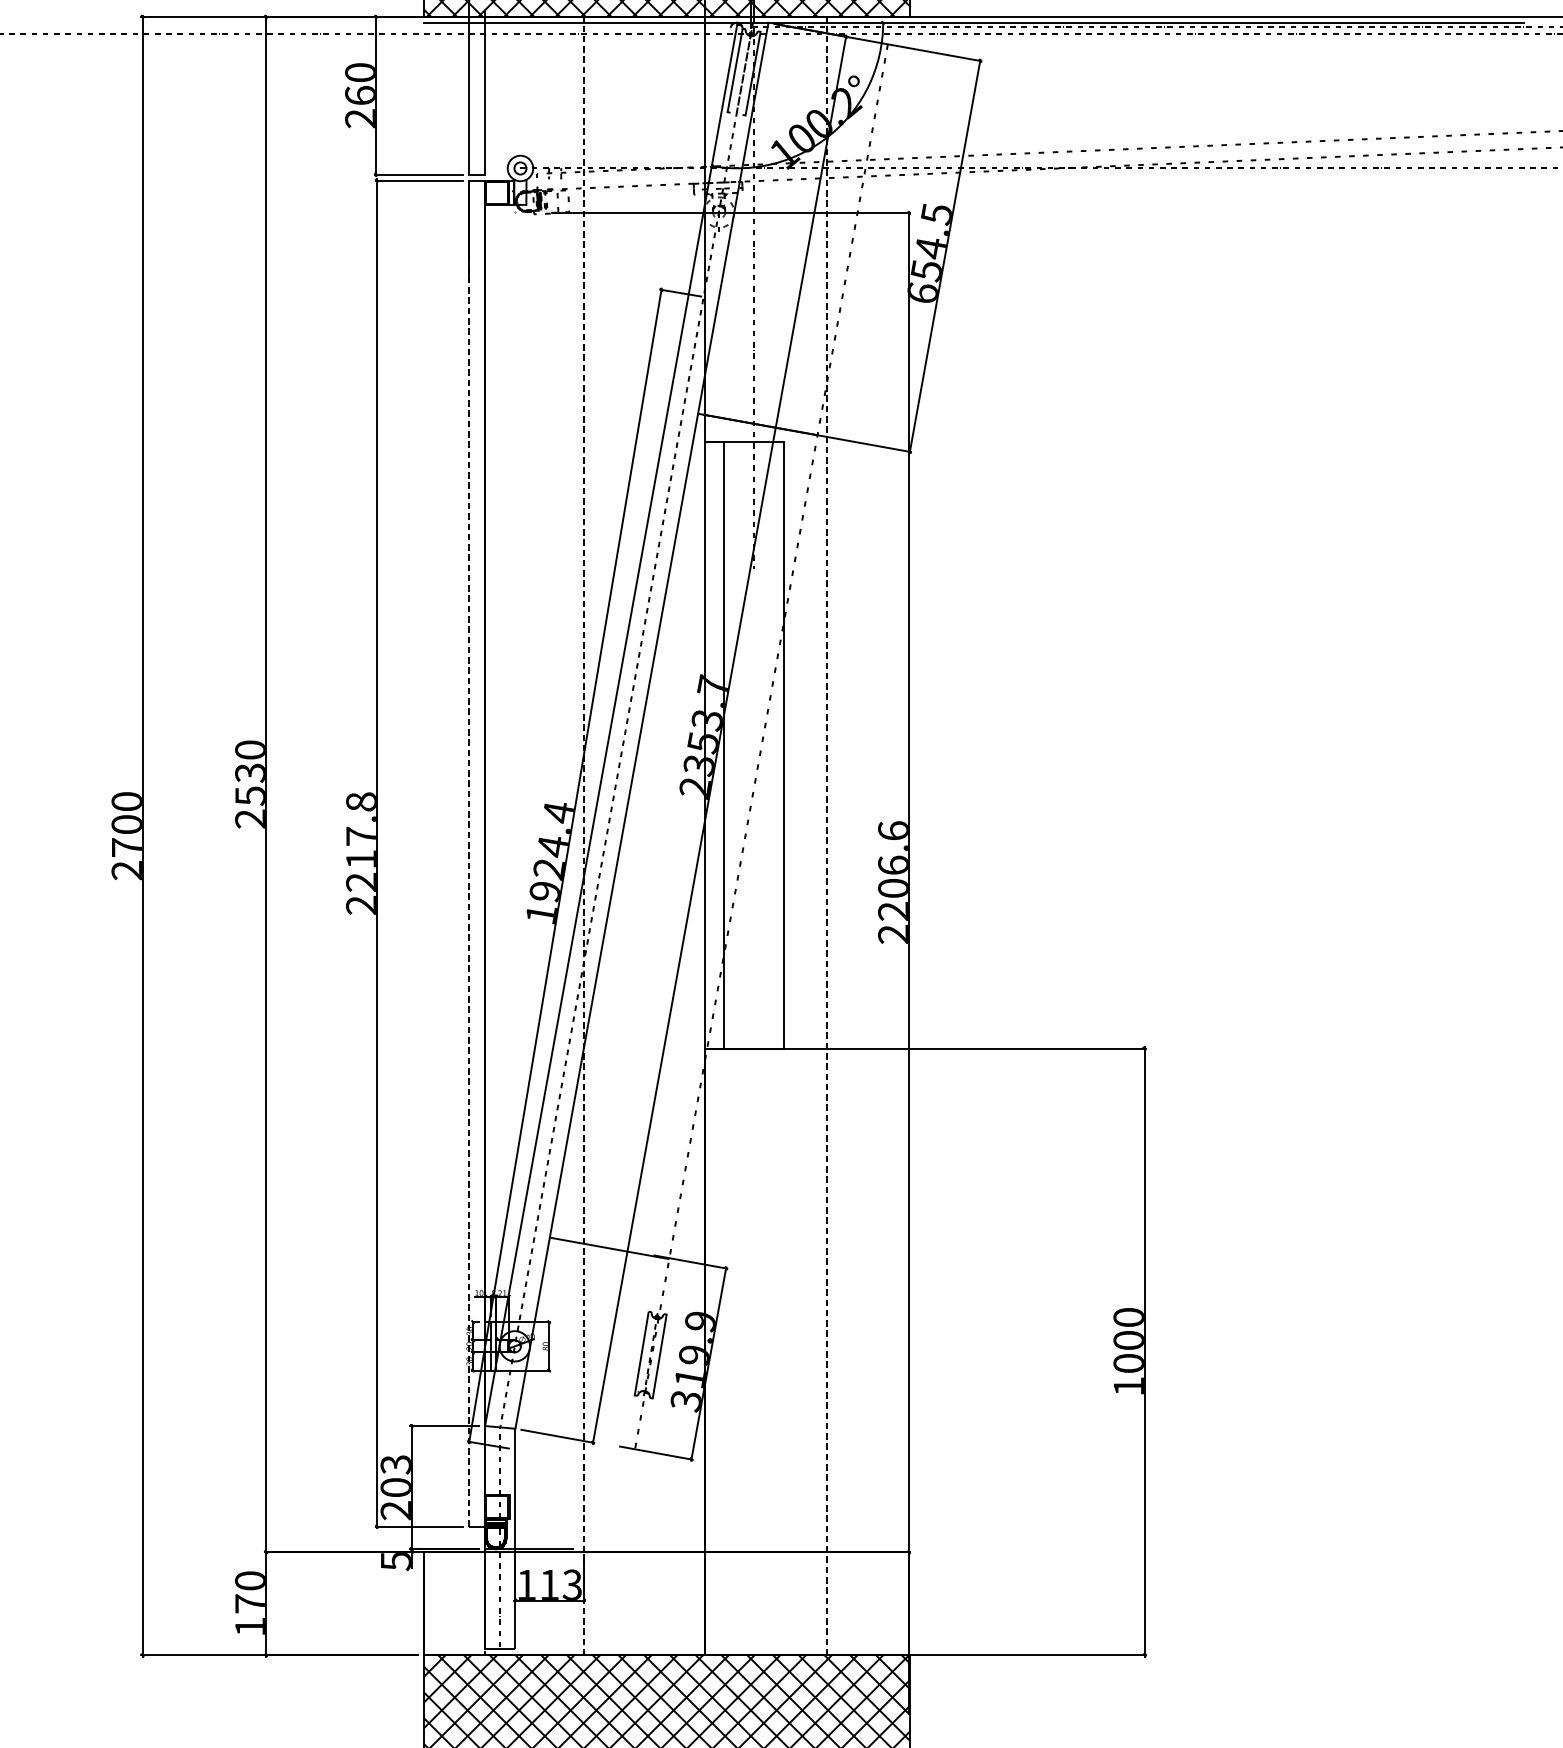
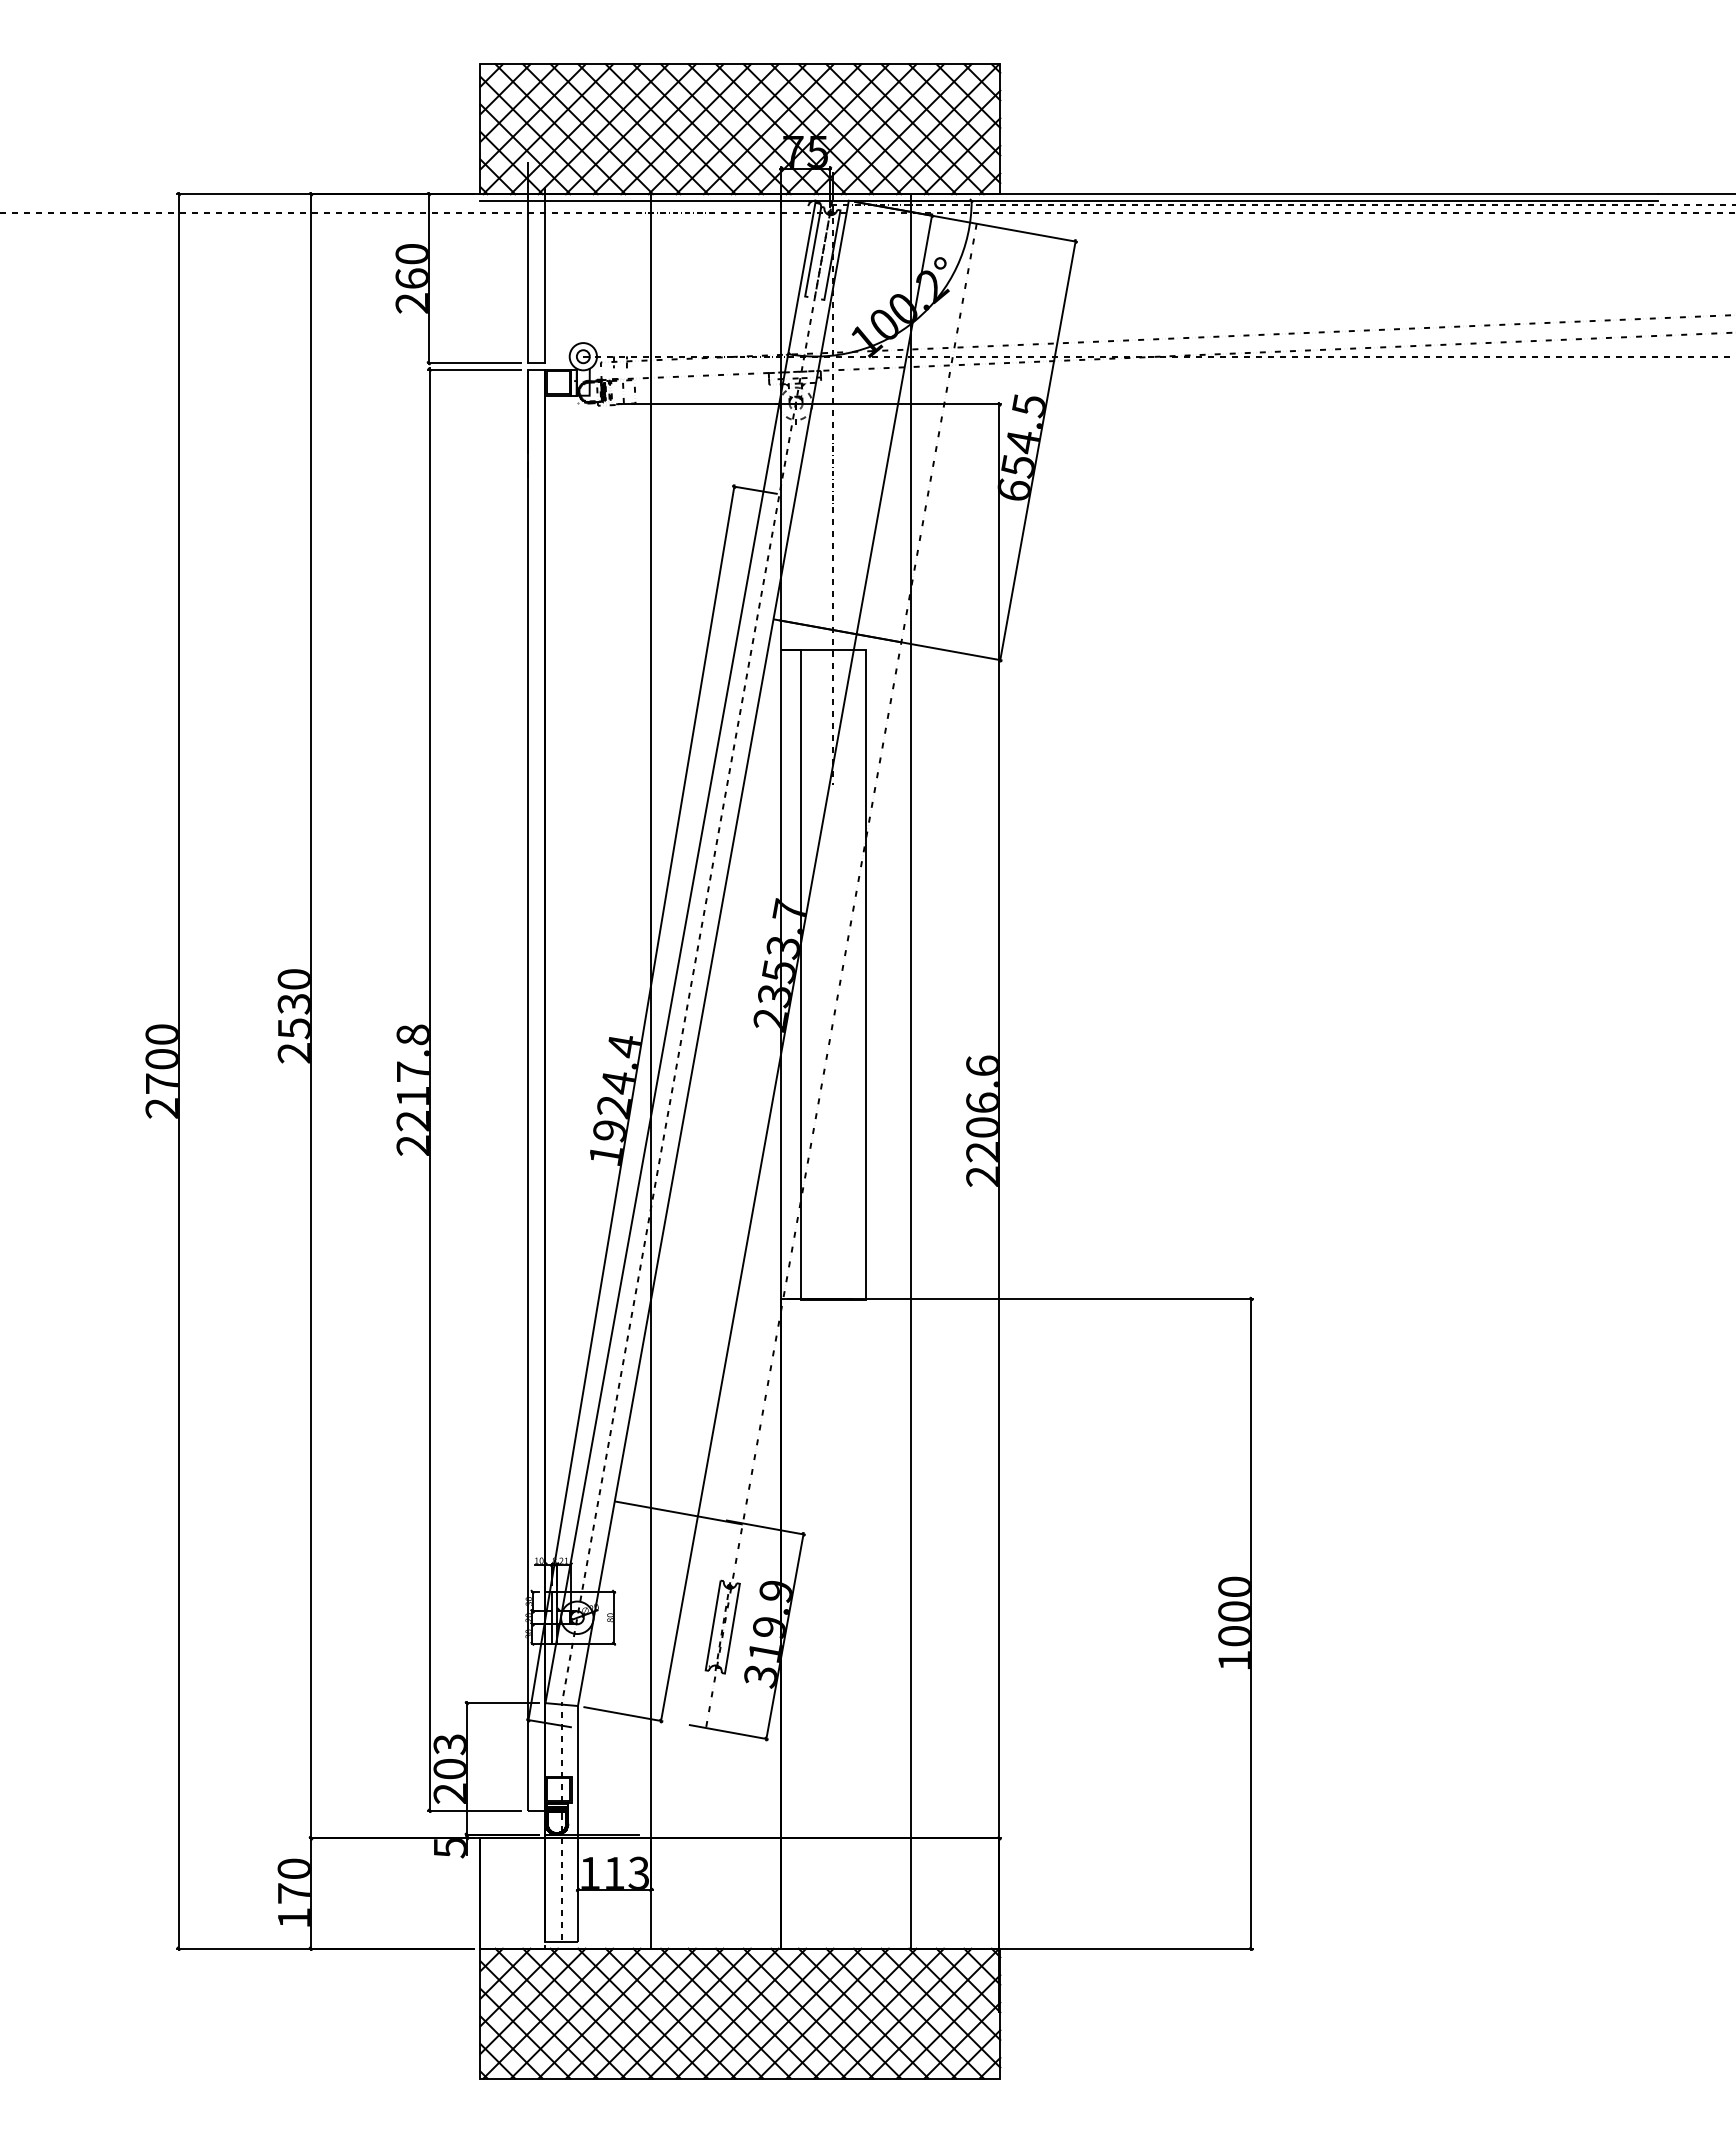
line: (584, 836) -> (651, 1071), dashed -> solid
line: (826, 836) -> (911, 1071), dashed -> solid
line: (468, 895) -> (527, 1135), dashed -> solid

